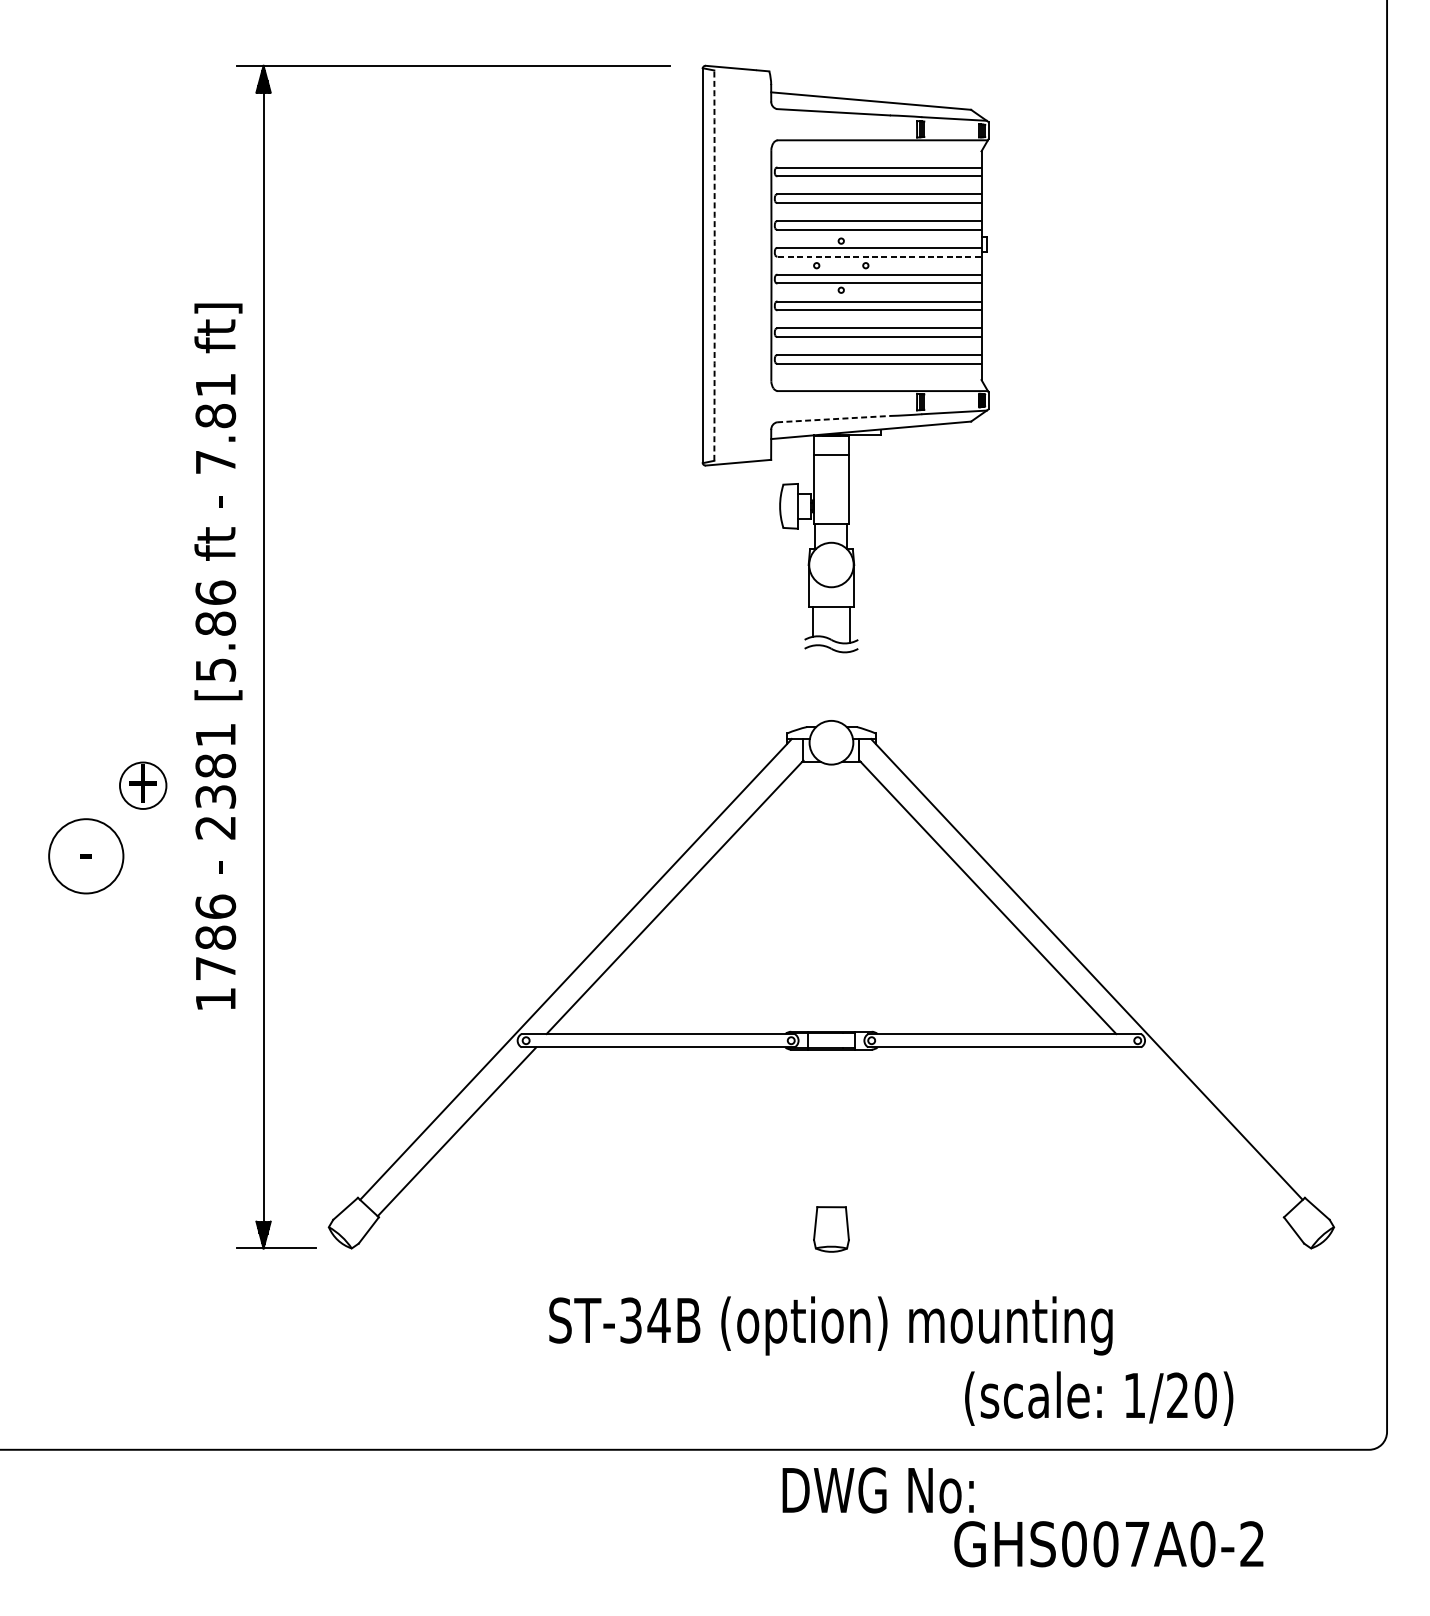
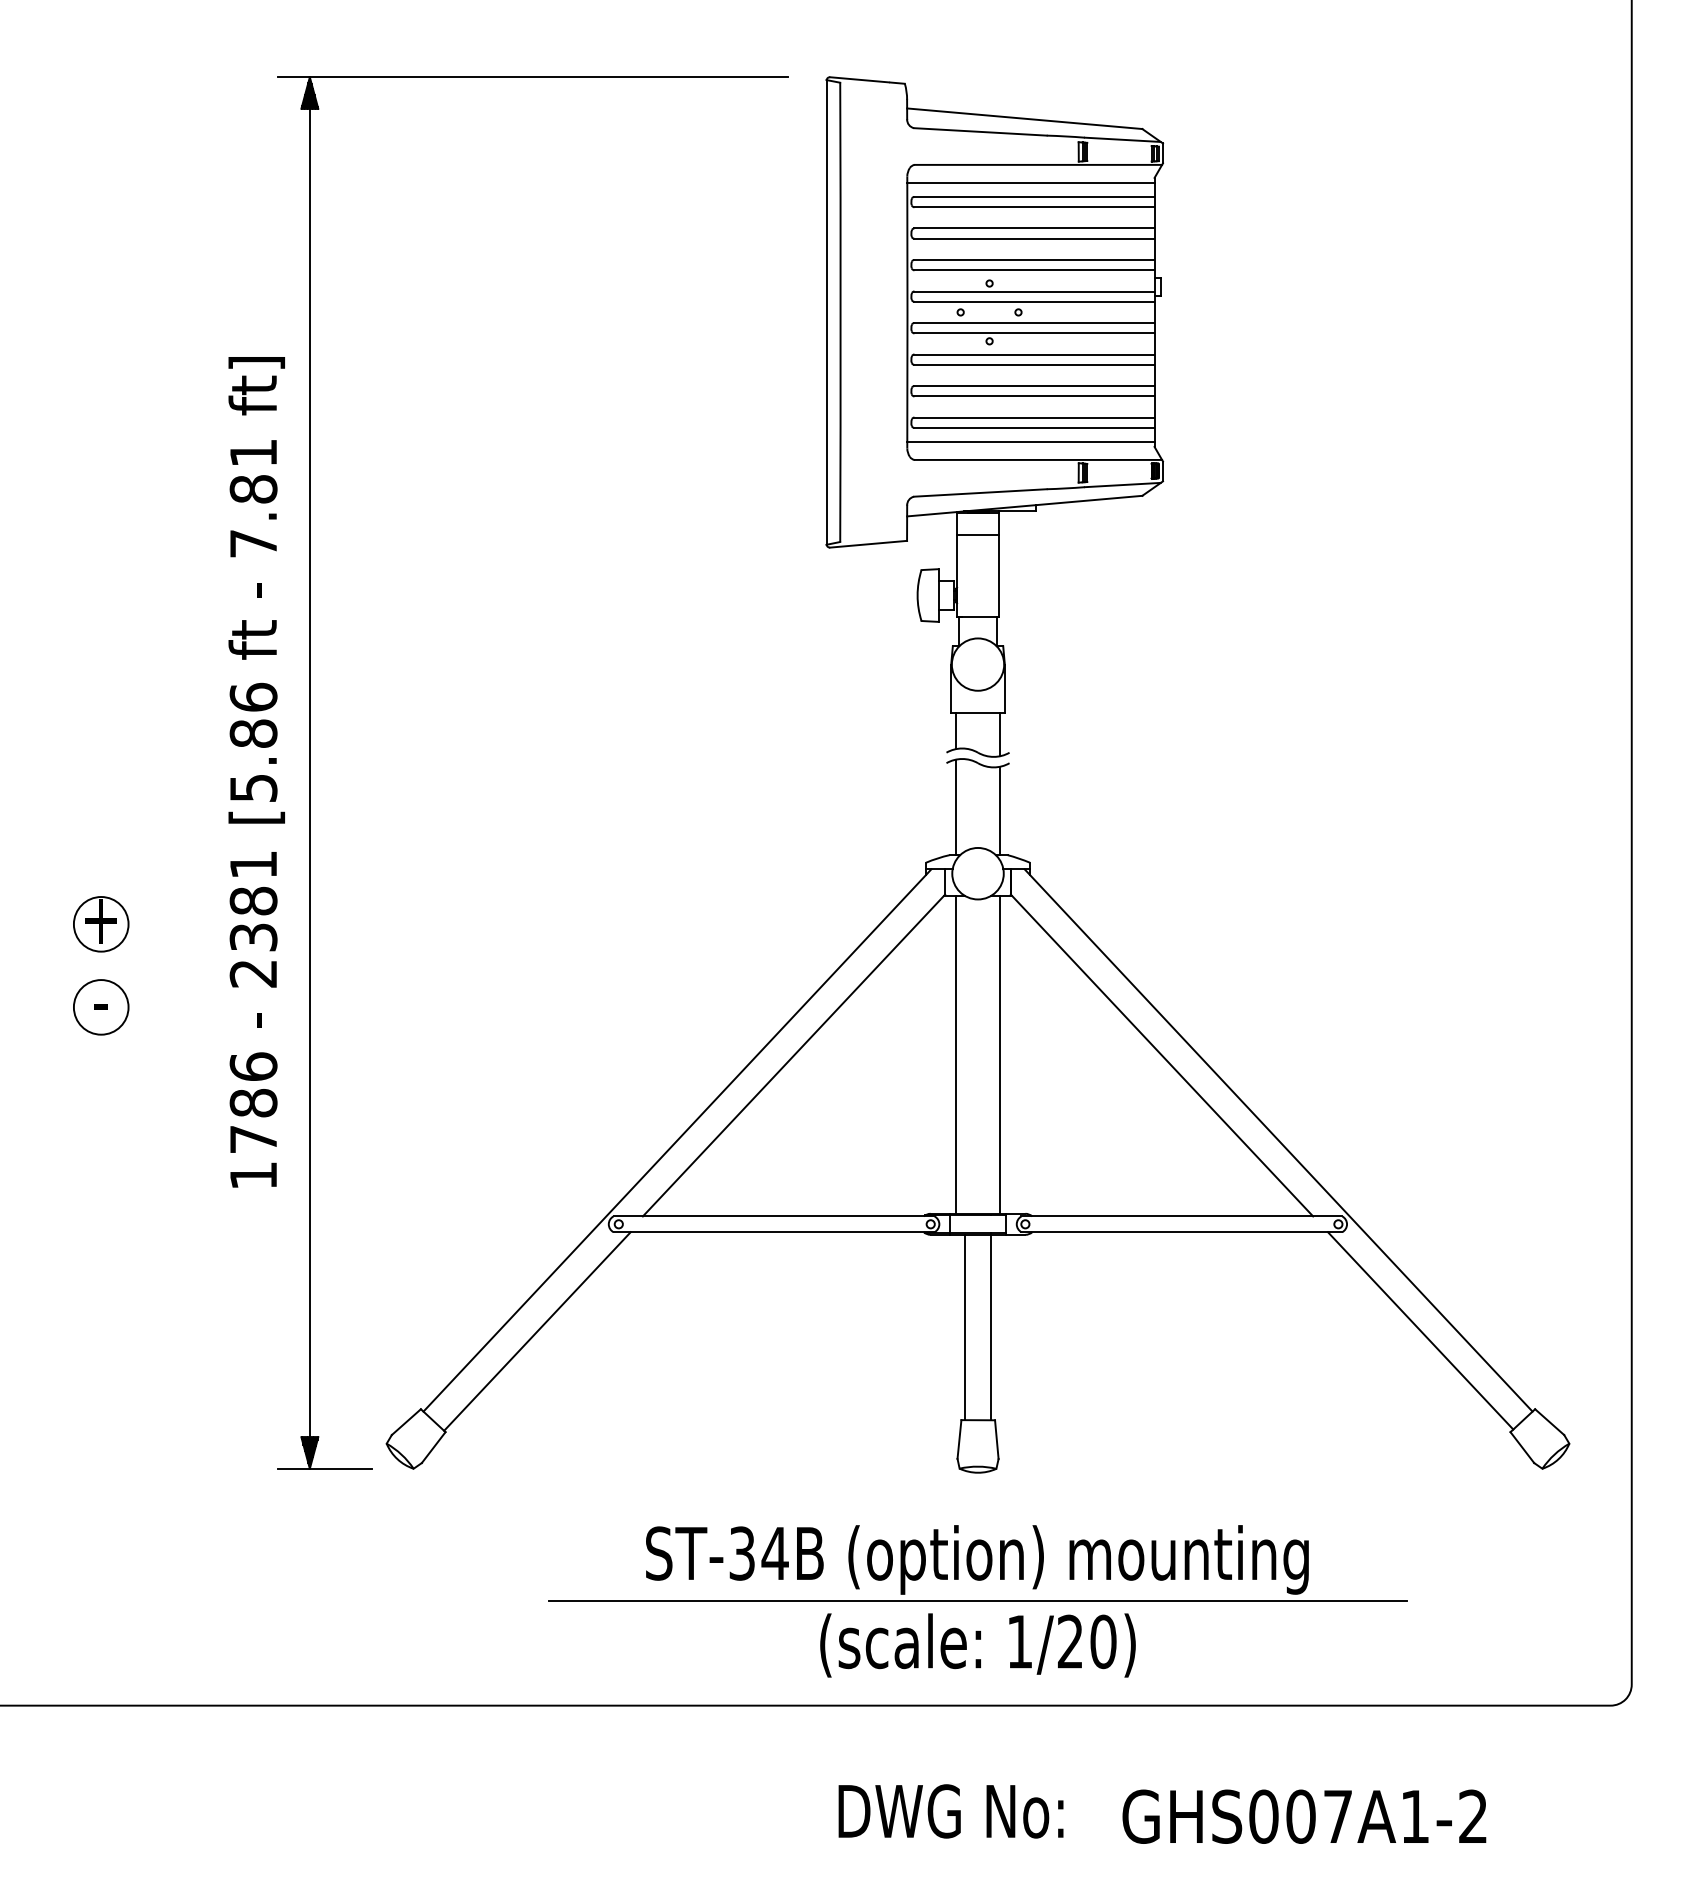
line: (876, 155) -> (1030, 182), added
line: (879, 256) -> (1034, 301), dashed -> solid
arc: (714, 265) -> (840, 312), dashed -> solid
line: (876, 376) -> (1030, 442), added
line: (833, 418) -> (980, 492), dashed -> solid
line: (812, 686) -> (955, 807), added
line: (850, 689) -> (1000, 810), added
part: (143, 785) -> (101, 924), moved
circle: (85, 856) -> (100, 1007), size x0.62
line: (812, 896) -> (955, 1054), added
line: (850, 896) -> (1000, 1054), added
line: (820, 1128) -> (965, 1327), added
line: (842, 1128) -> (991, 1327), added
line: (1207, 1130) -> (1420, 1330), added
line: (831, 1360) -> (977, 1600), added
text: (1098, 1398) -> (977, 1645), moved
text: (877, 1490) -> (950, 1811), moved
text: (1202, 1544) -> (1414, 1816), GHS007A0-2 -> GHS007A1-2

